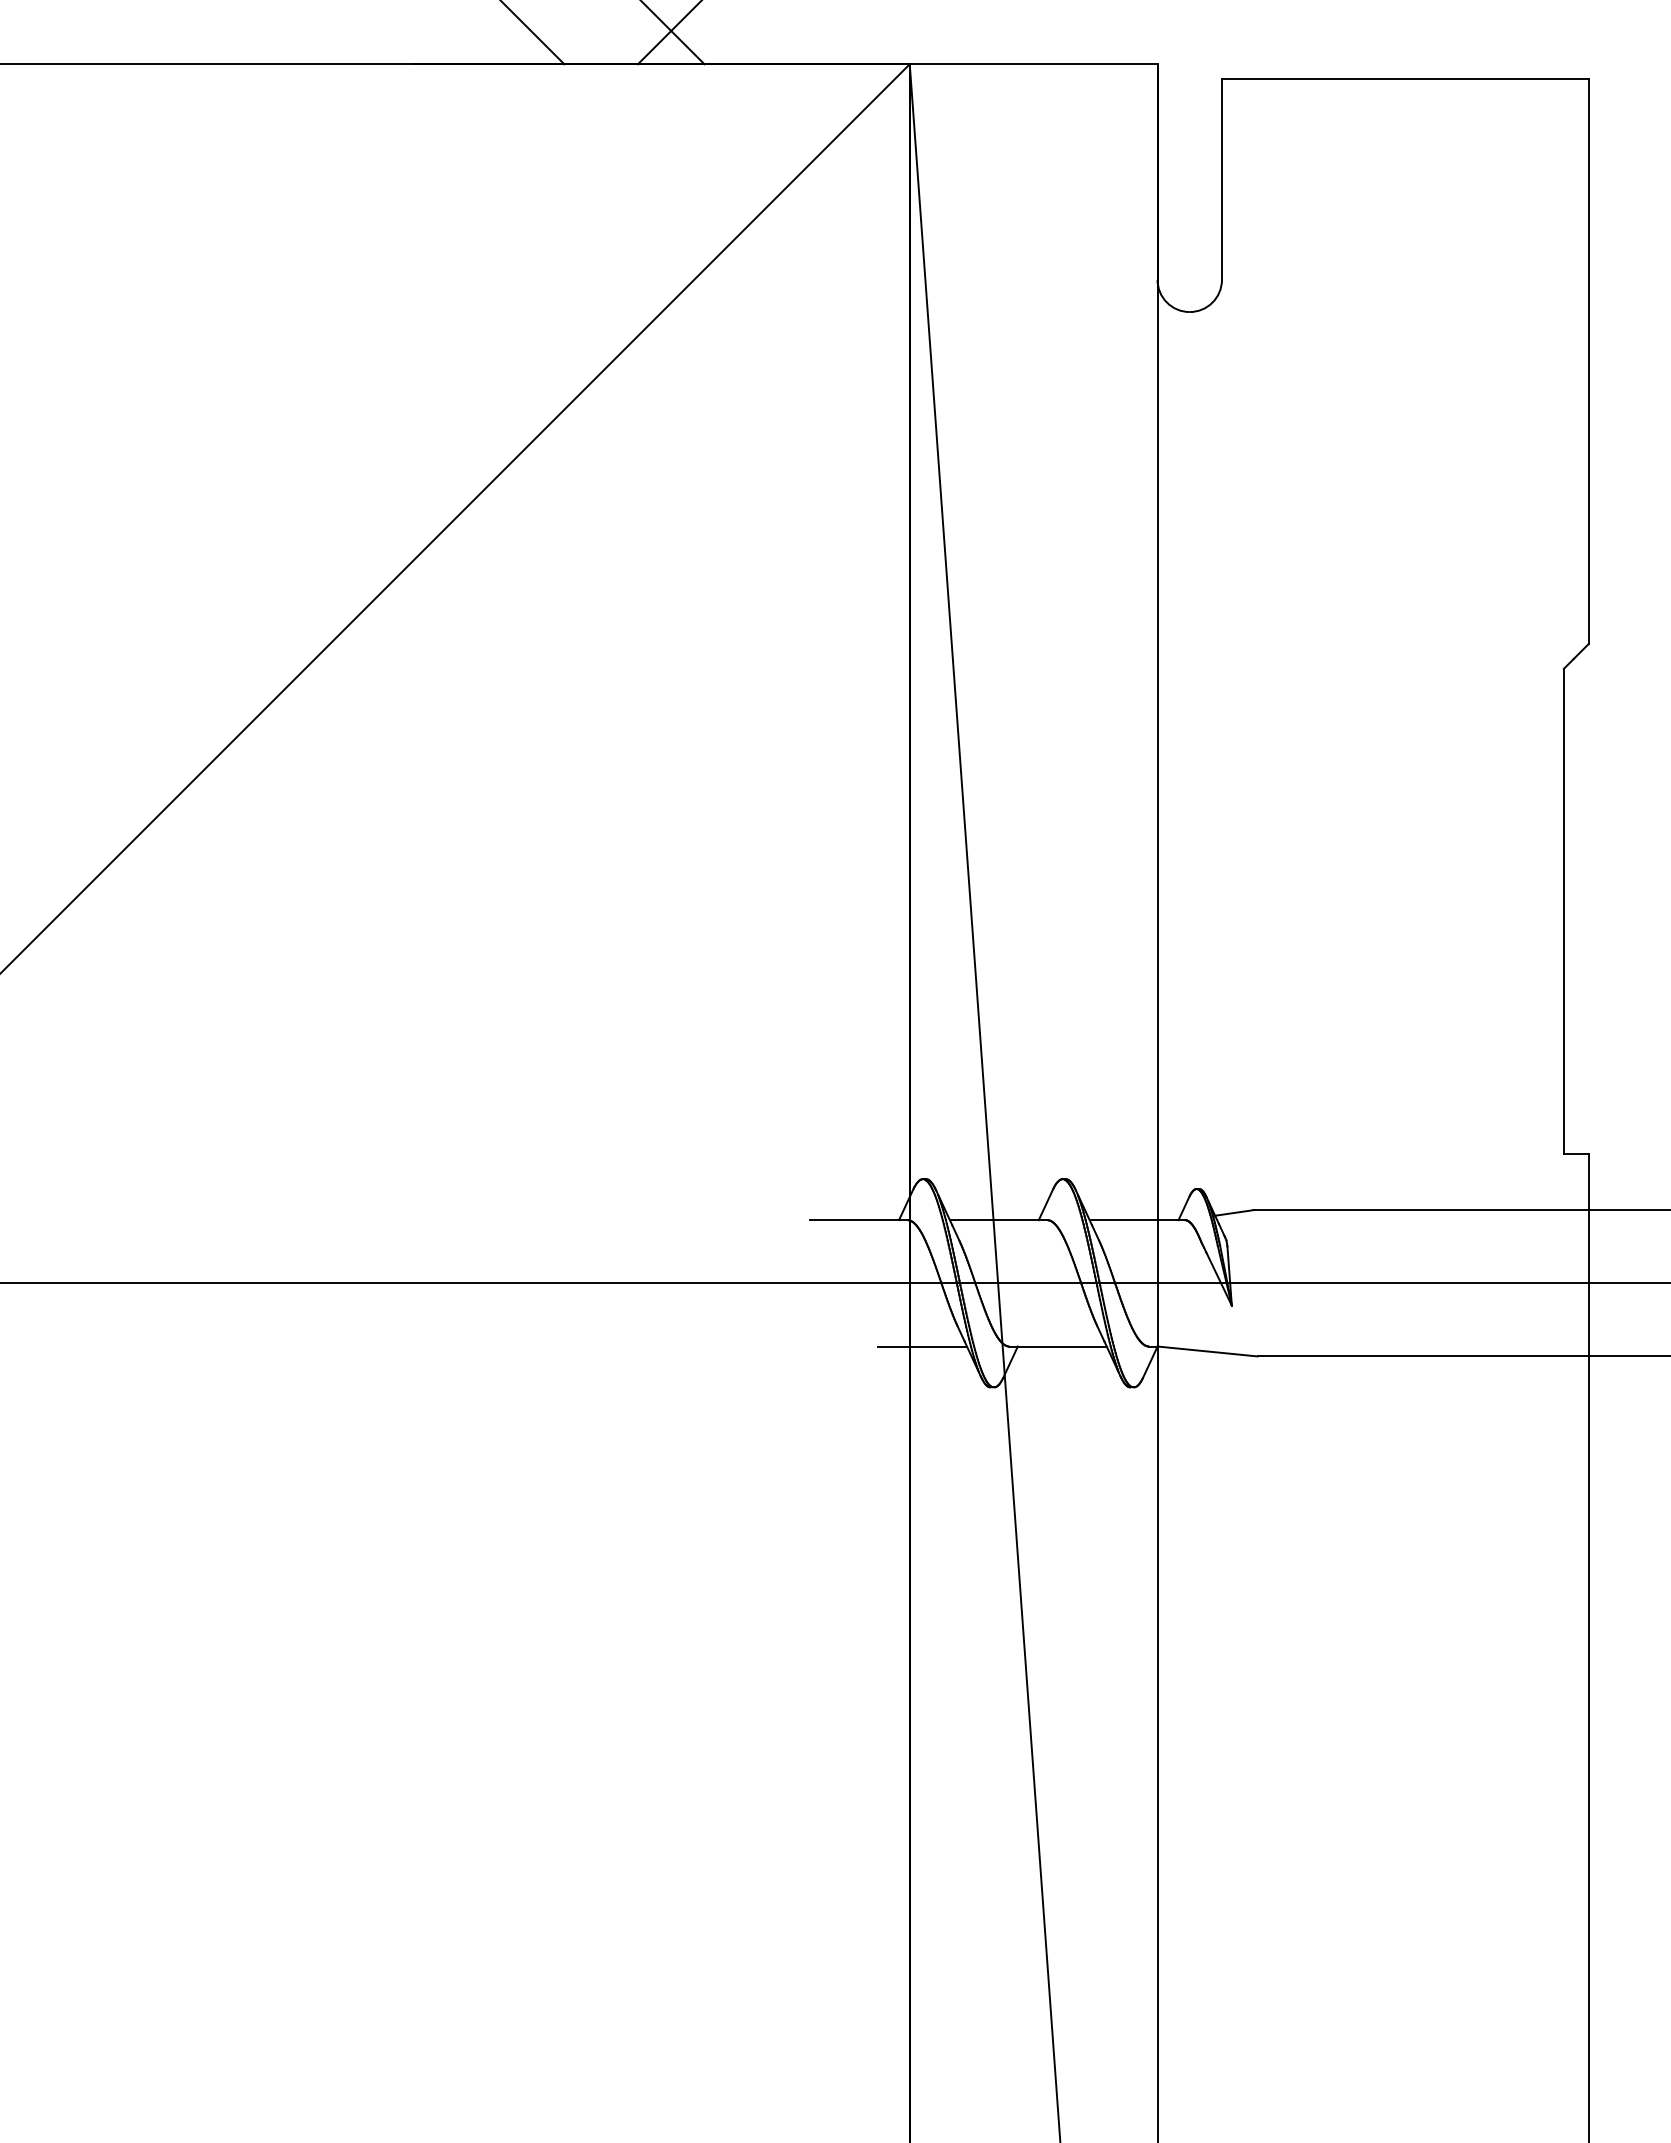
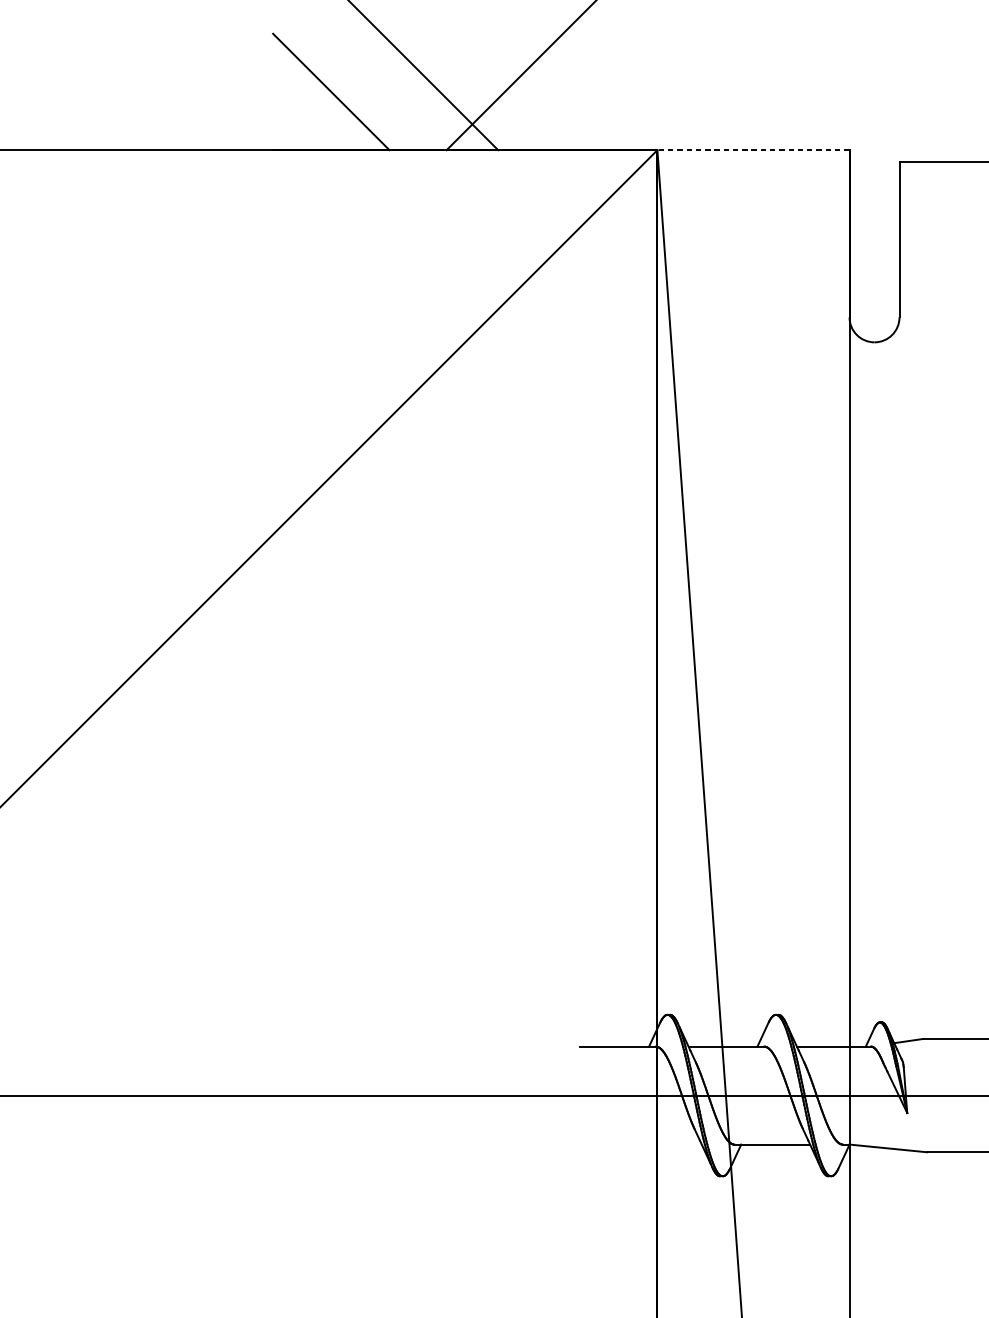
line: (1033, 64) -> (753, 150), solid -> dashed
line: (922, 1346) -> (667, 1144), removed

